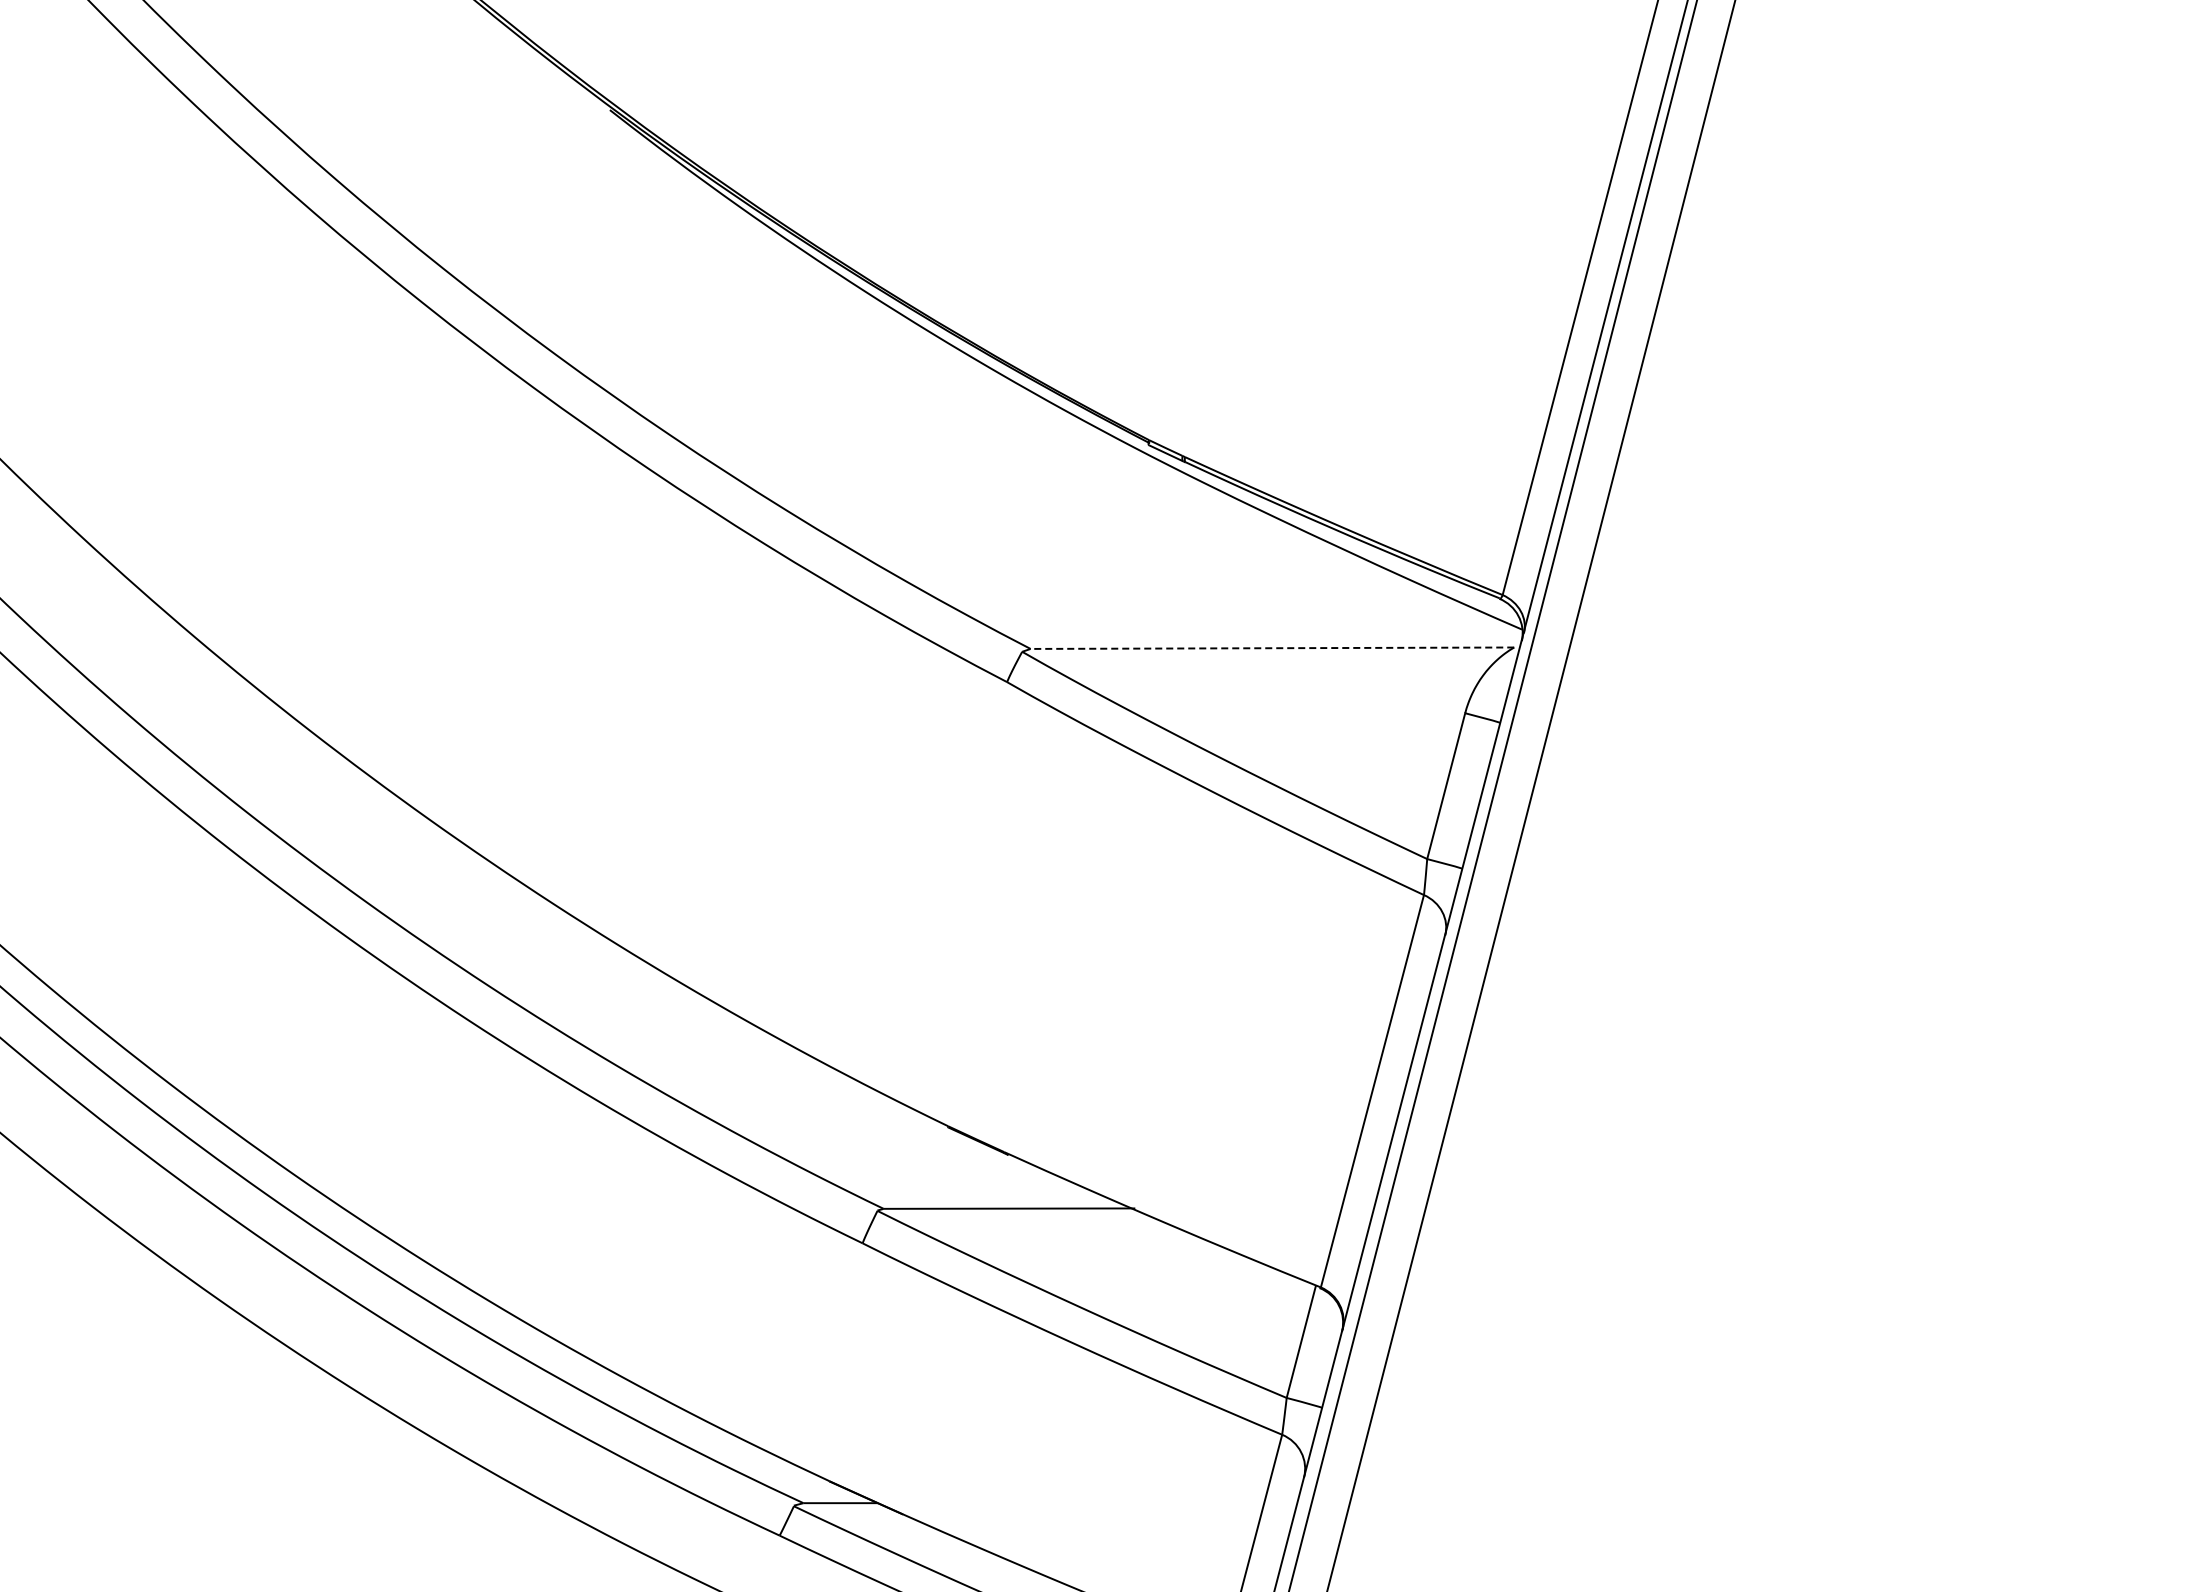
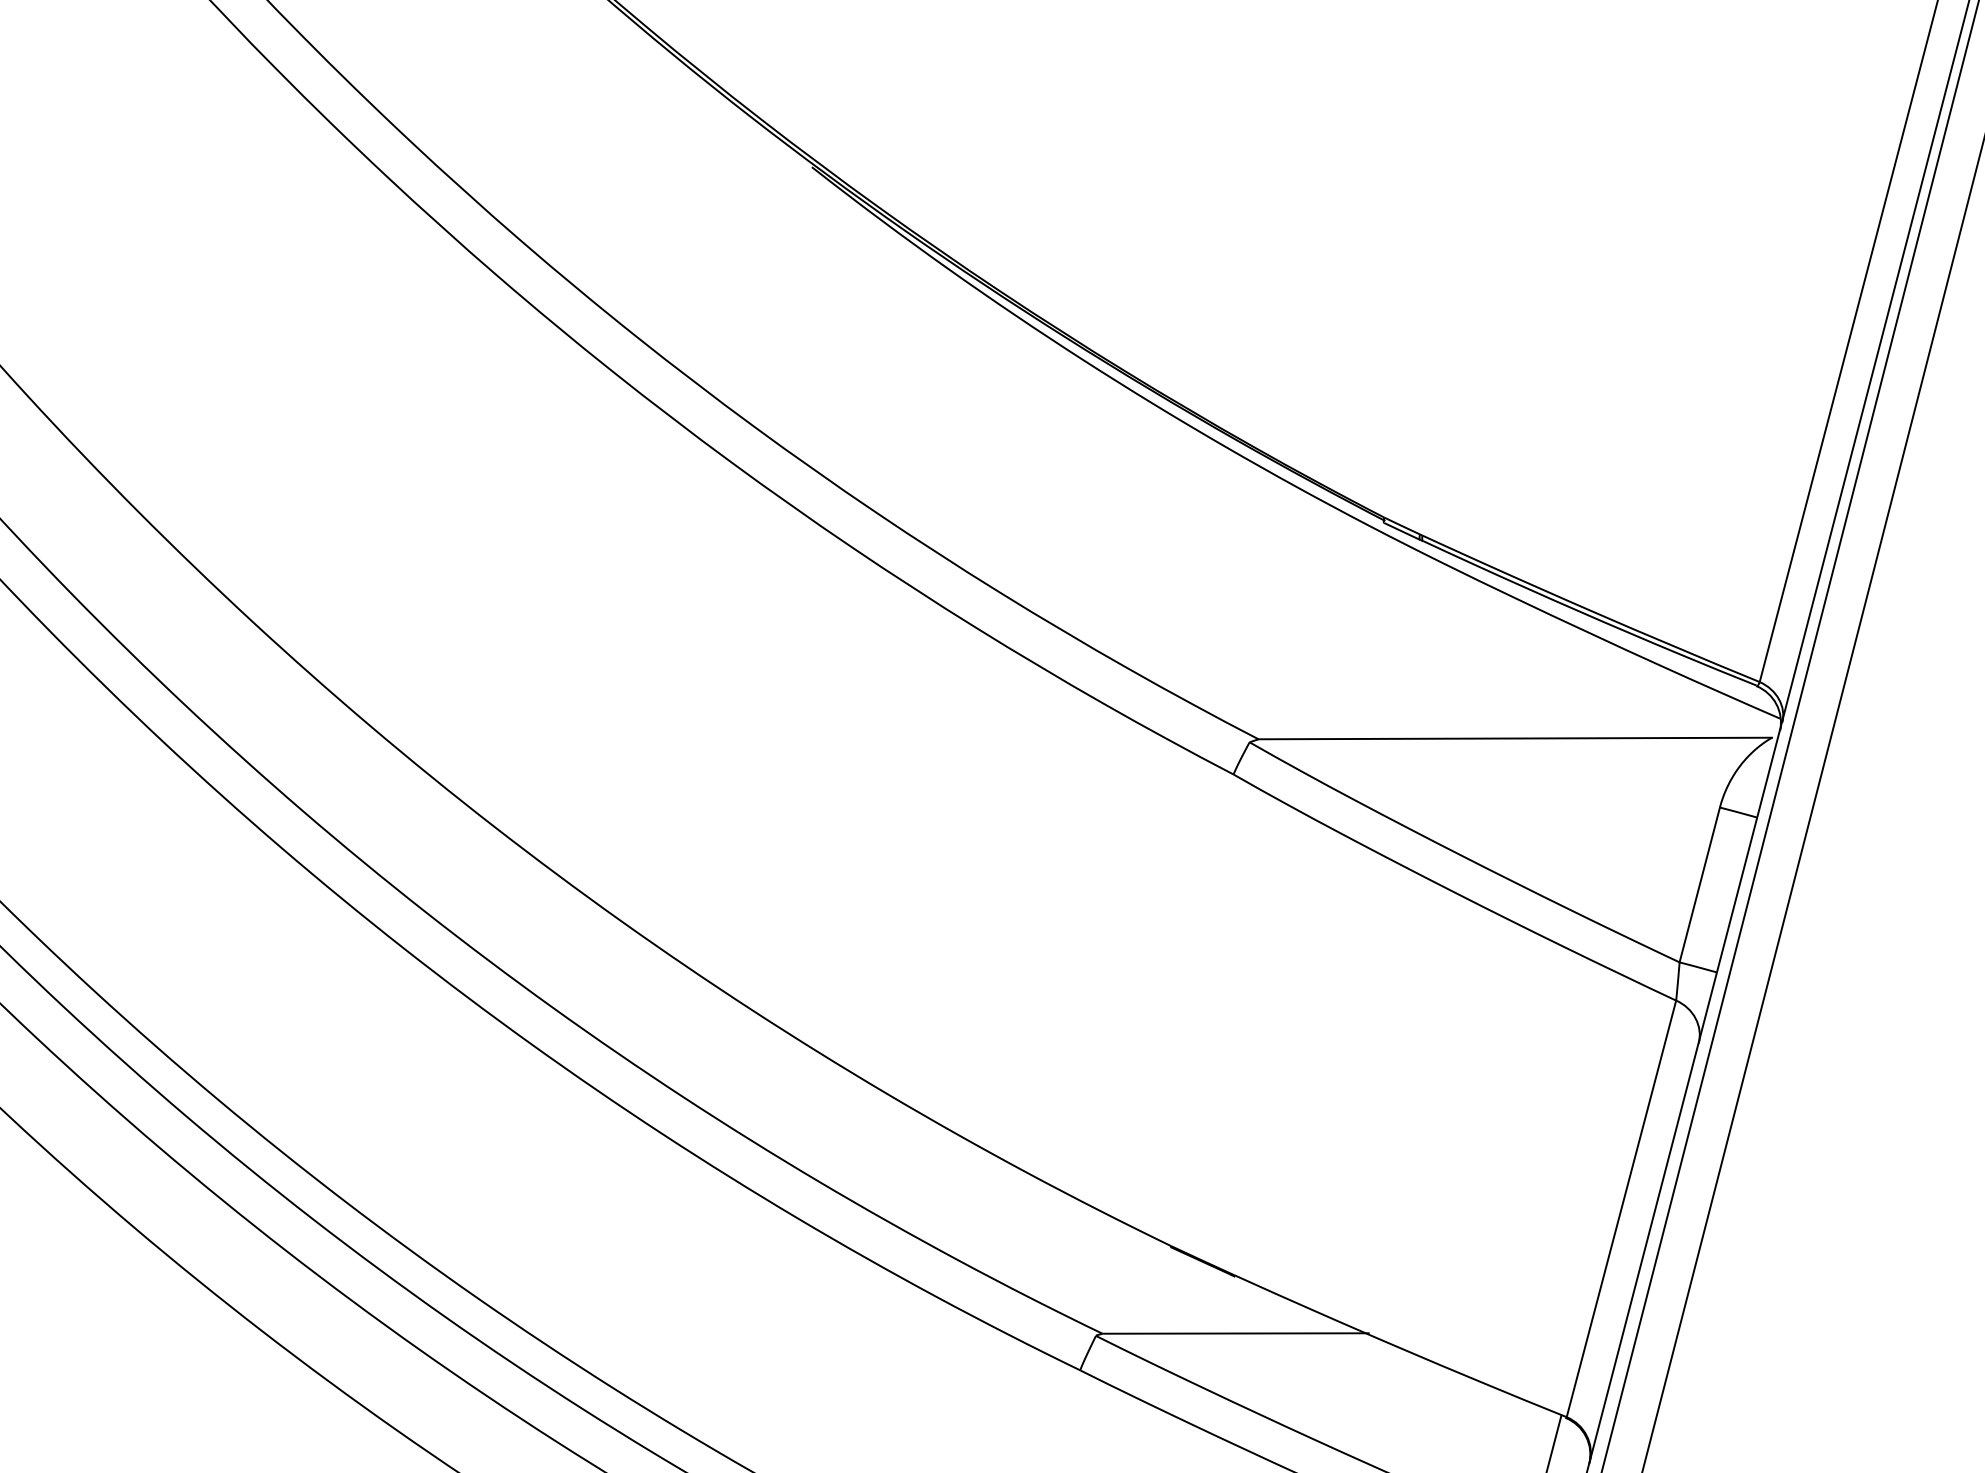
line: (1272, 648) -> (1515, 738), dashed -> solid

